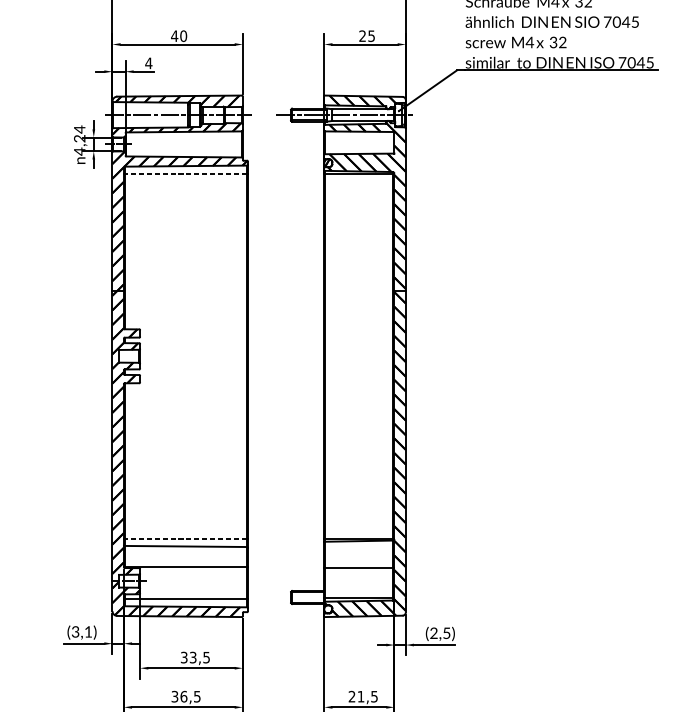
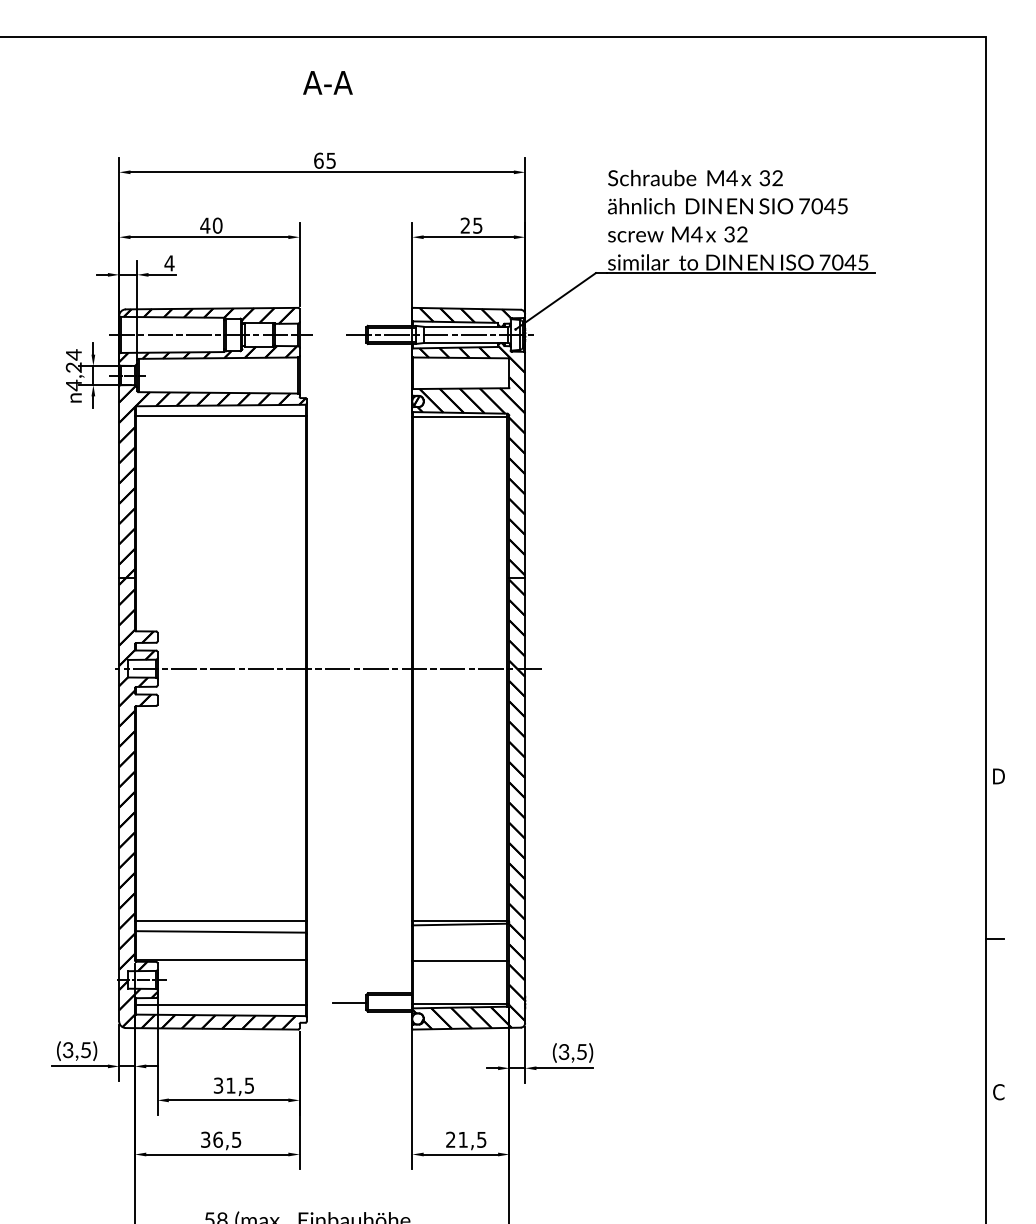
line: (185, 174) -> (220, 416), dashed -> solid
line: (263, 356) -> (328, 668), added
line: (185, 538) -> (220, 921), dashed -> solid
line: (278, 597) -> (349, 1002), added
text: (88, 632) -> (85, 1050), (3,1) -> (3,5)
text: (433, 635) -> (563, 1054), (2,5) -> (3,5)
text: (192, 657) -> (230, 1085), 33,5 -> 31,5

